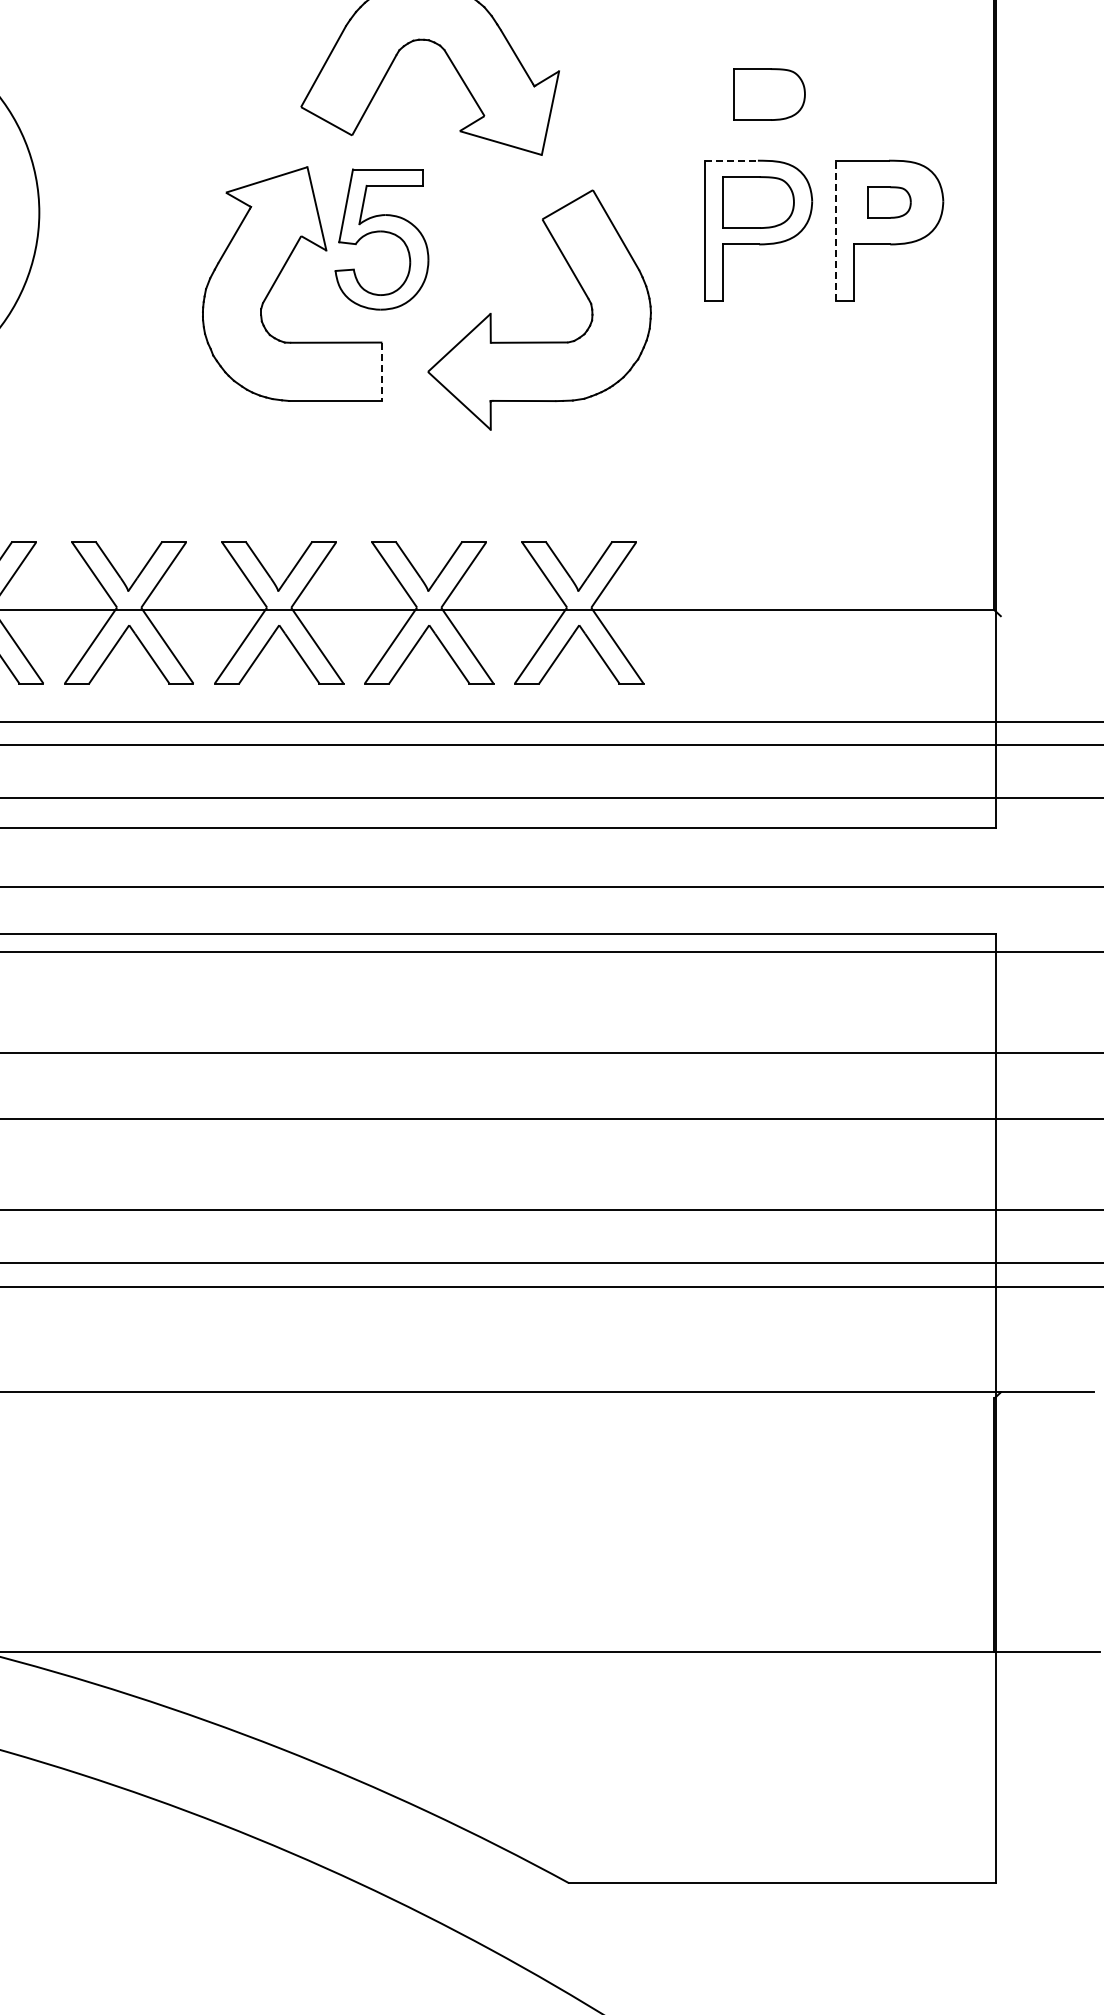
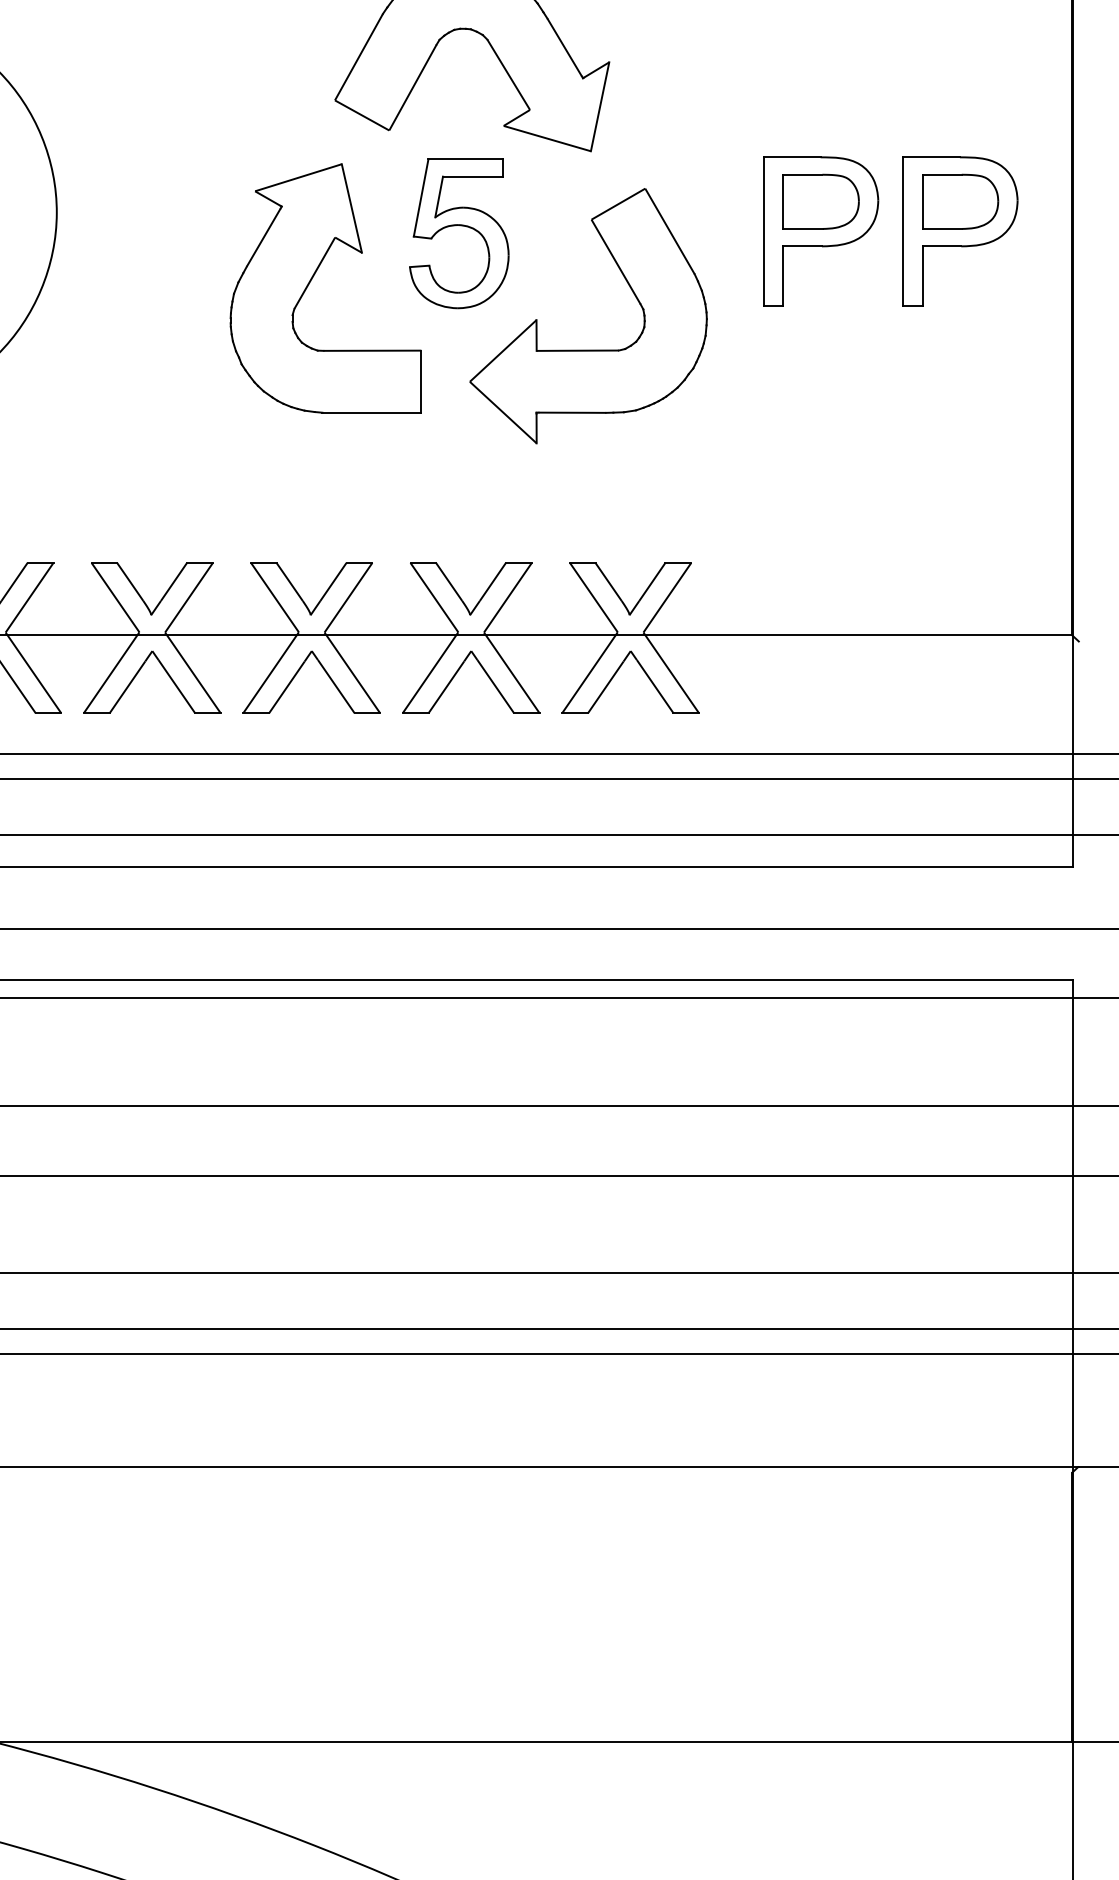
part: (769, 94) -> (832, 86), removed
line: (731, 160) -> (792, 157), dashed -> solid
part: (889, 202) -> (960, 201), size x1.67
line: (835, 230) -> (903, 231), dashed -> solid
part: (381, 232) -> (458, 226), moved
line: (382, 372) -> (421, 382), dashed -> solid

